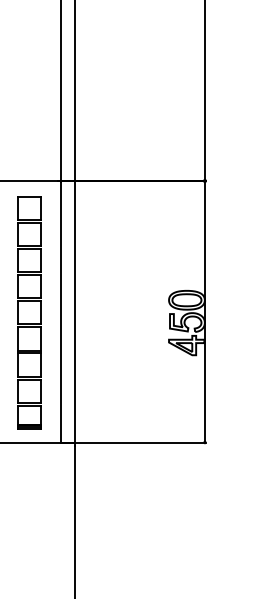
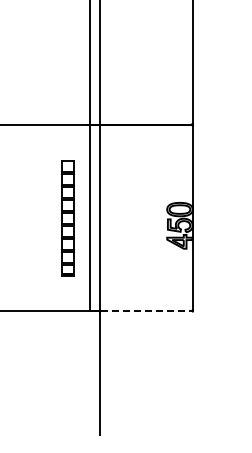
part: (29, 312) -> (67, 218), size x0.7
line: (134, 443) -> (142, 311), solid -> dashed

